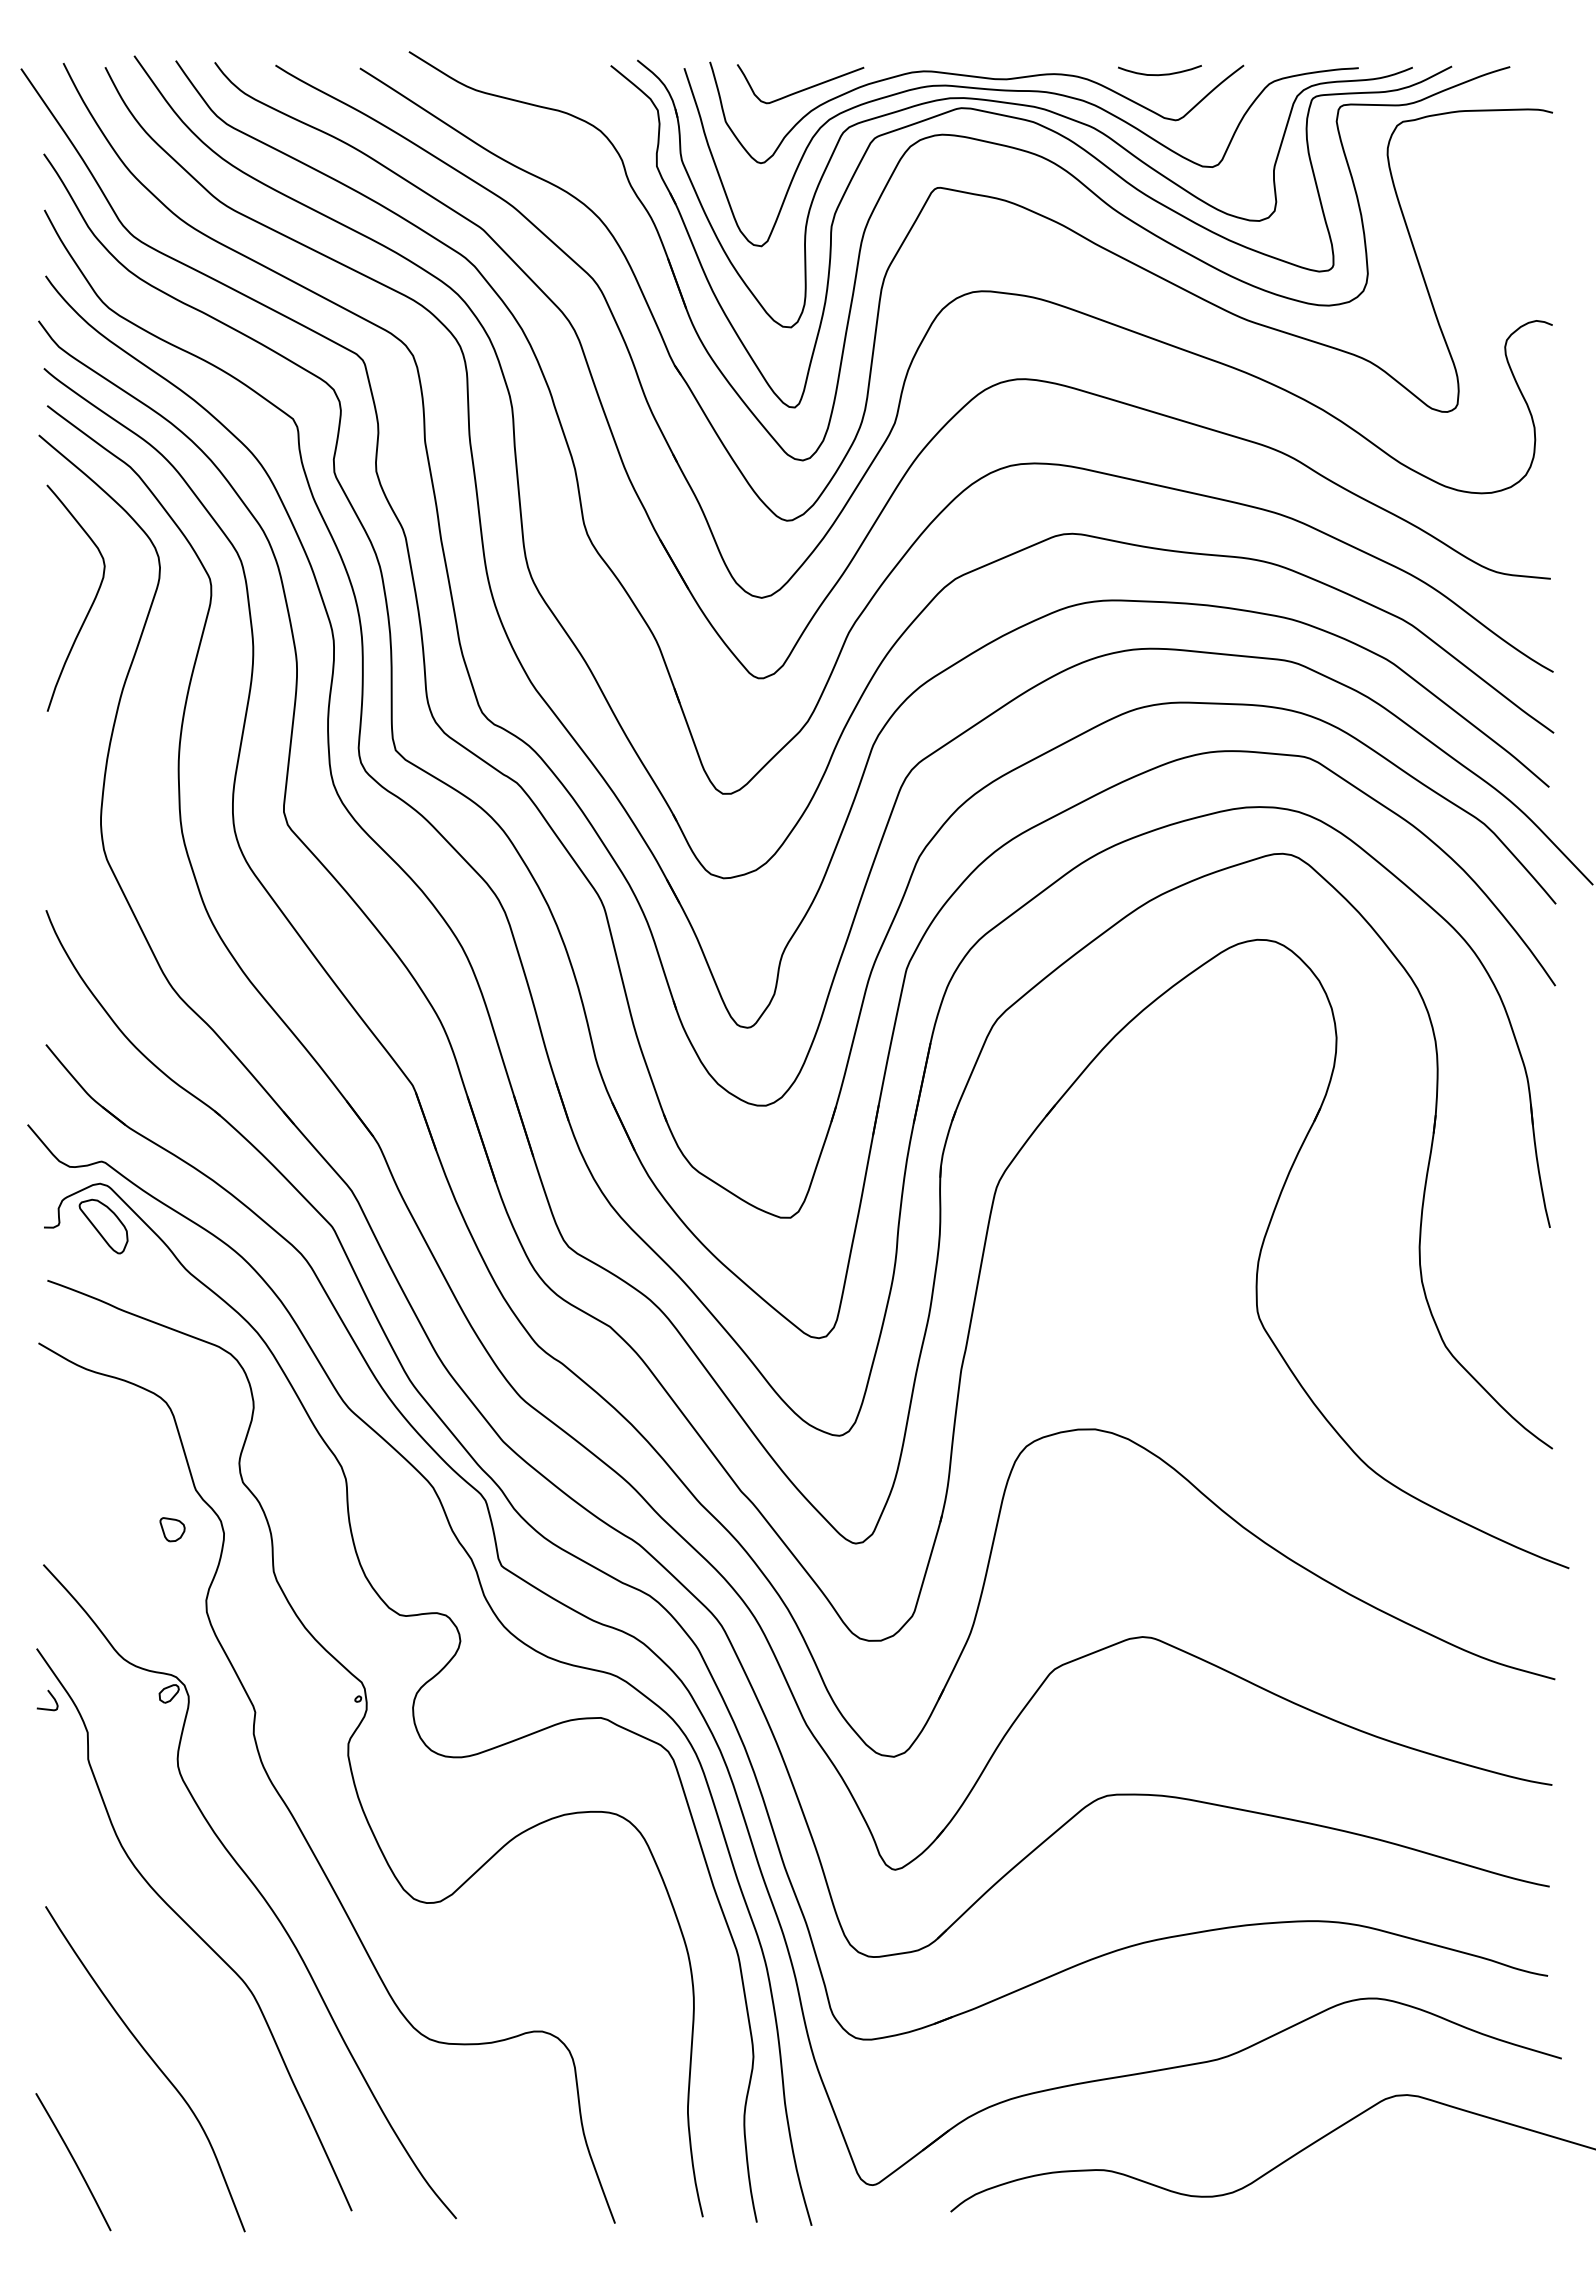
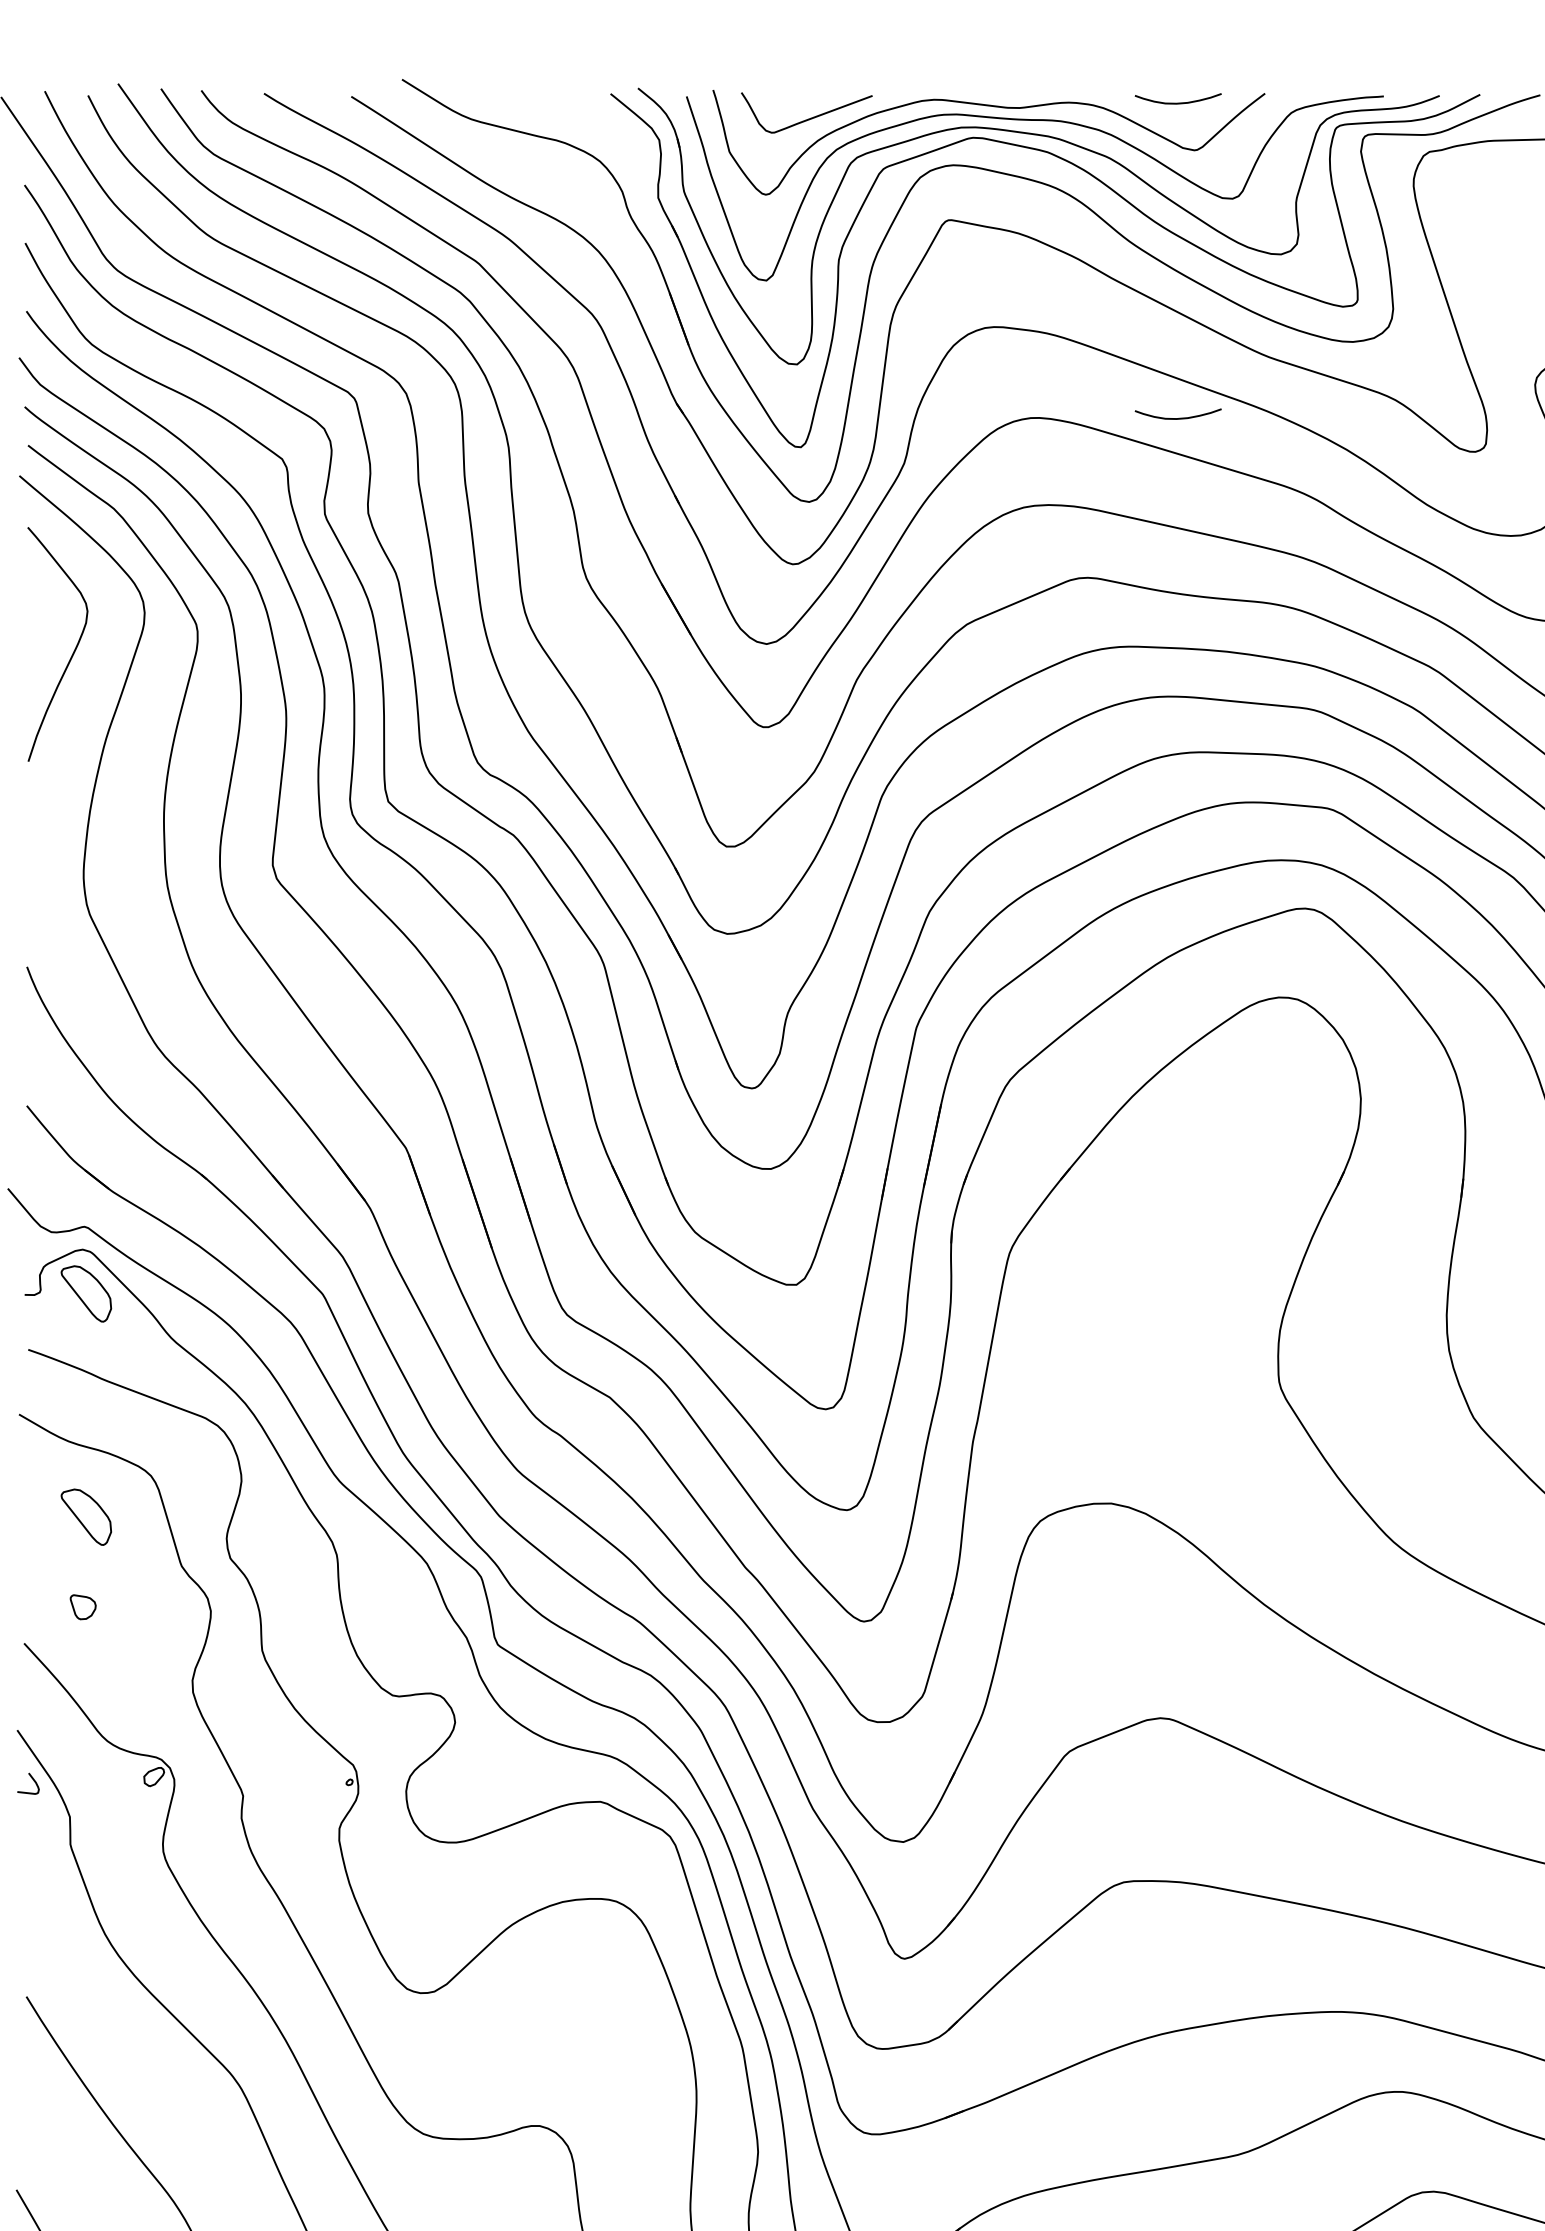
curve: (1159, 379) -> (1177, 418), added
part: (103, 1442) -> (86, 1517), added
part: (172, 1529) -> (83, 1607), moved

